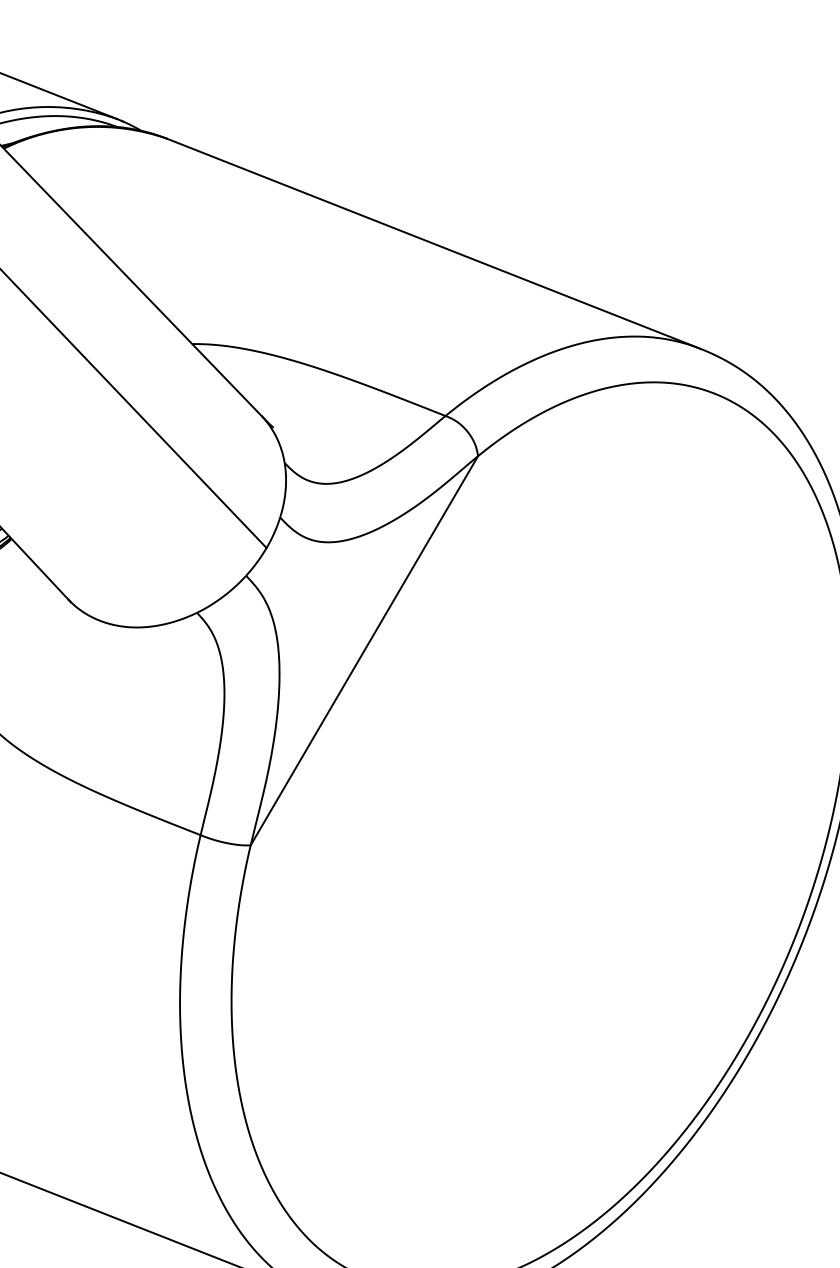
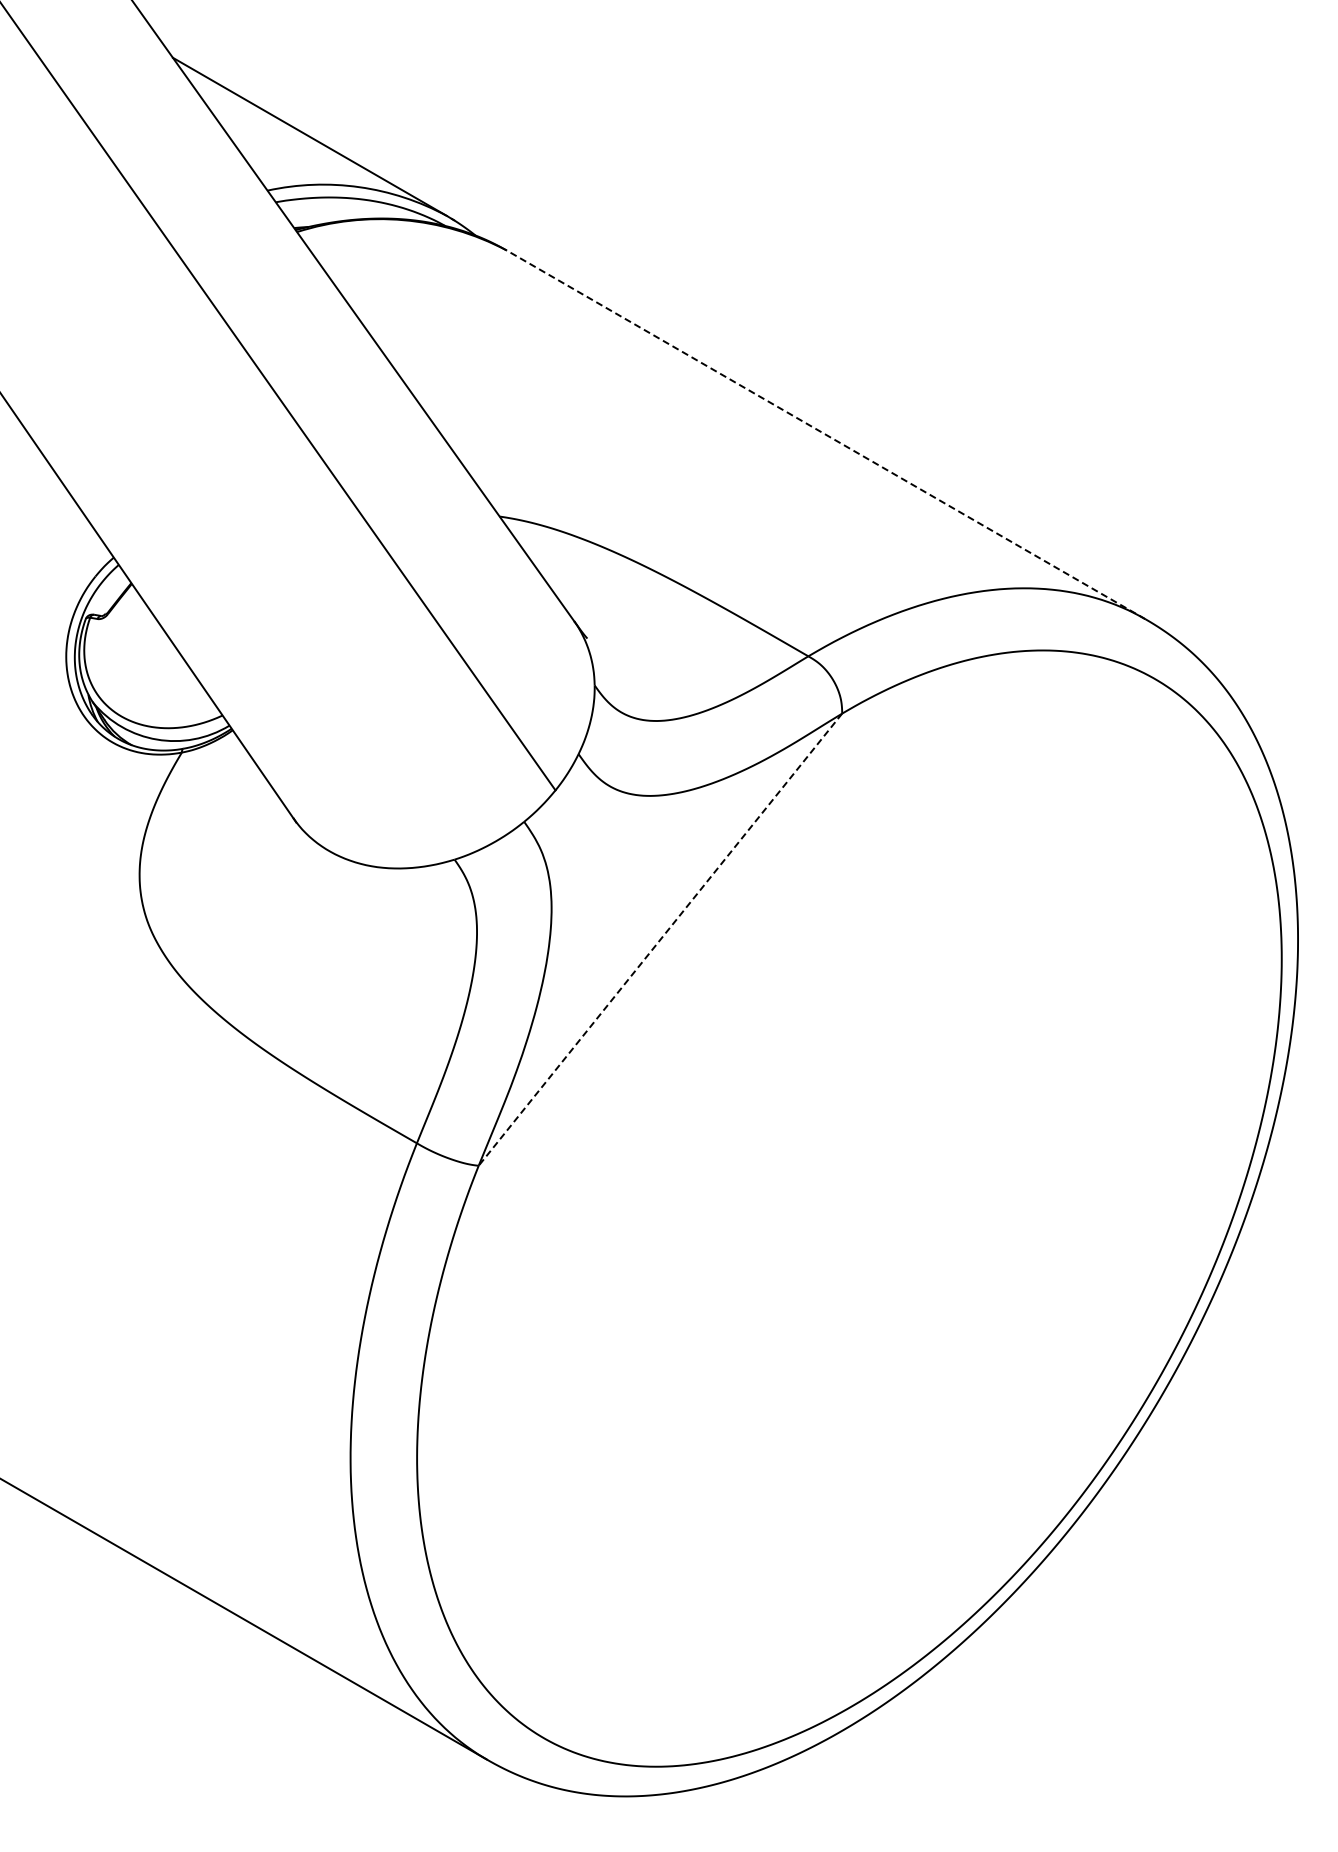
line: (433, 243) -> (826, 434), solid -> dashed
line: (364, 651) -> (660, 940), solid -> dashed

